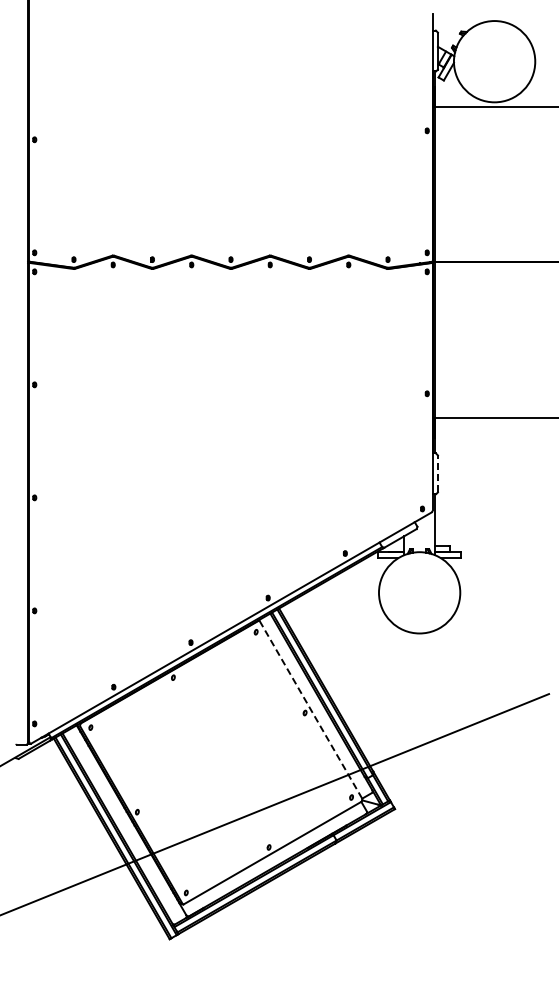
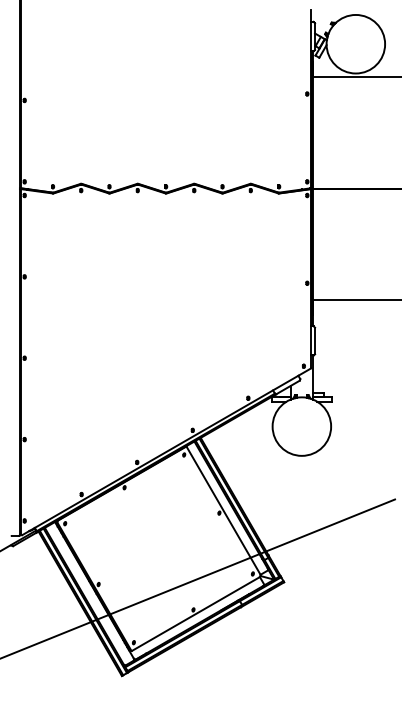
line: (437, 473) -> (314, 340), dashed -> solid
line: (310, 709) -> (223, 510), dashed -> solid

